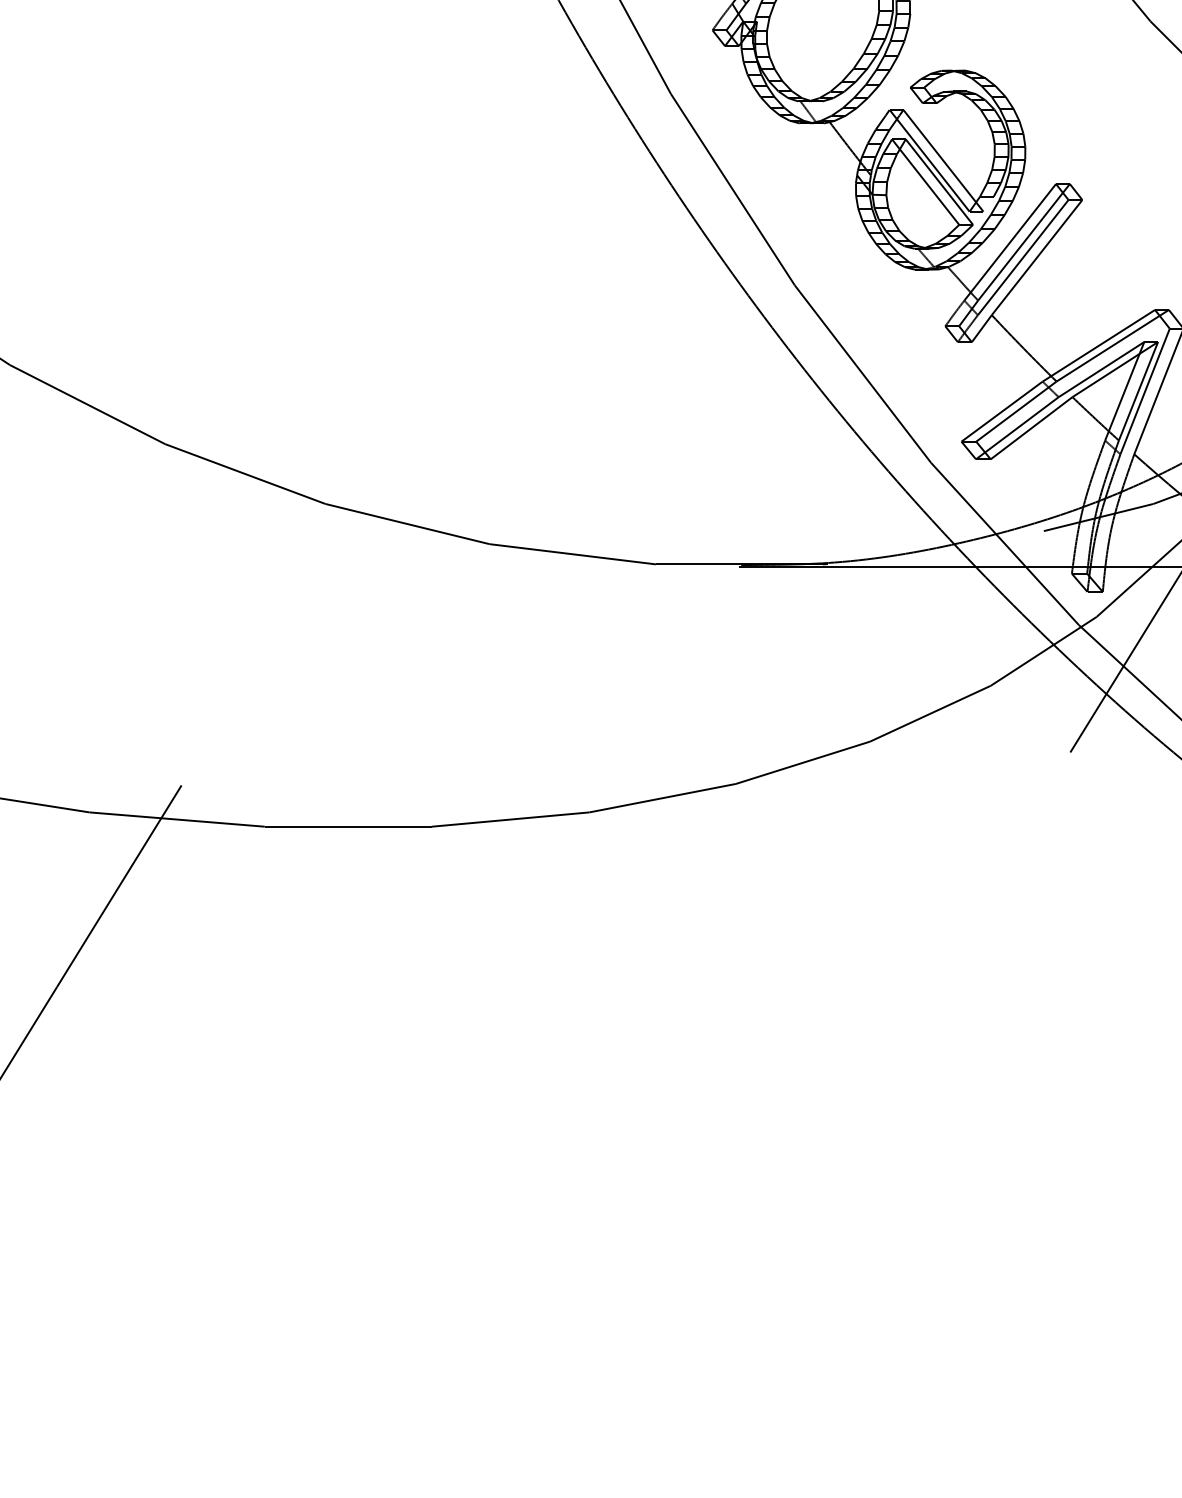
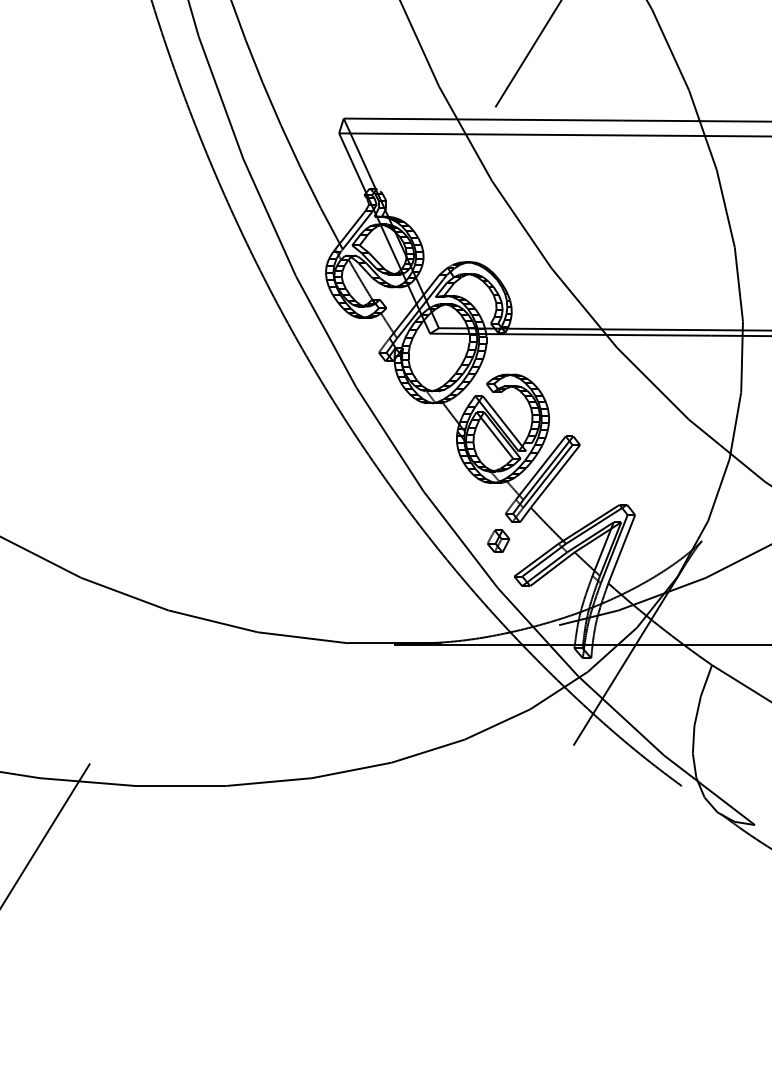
part: (932, 375) -> (498, 540), added

